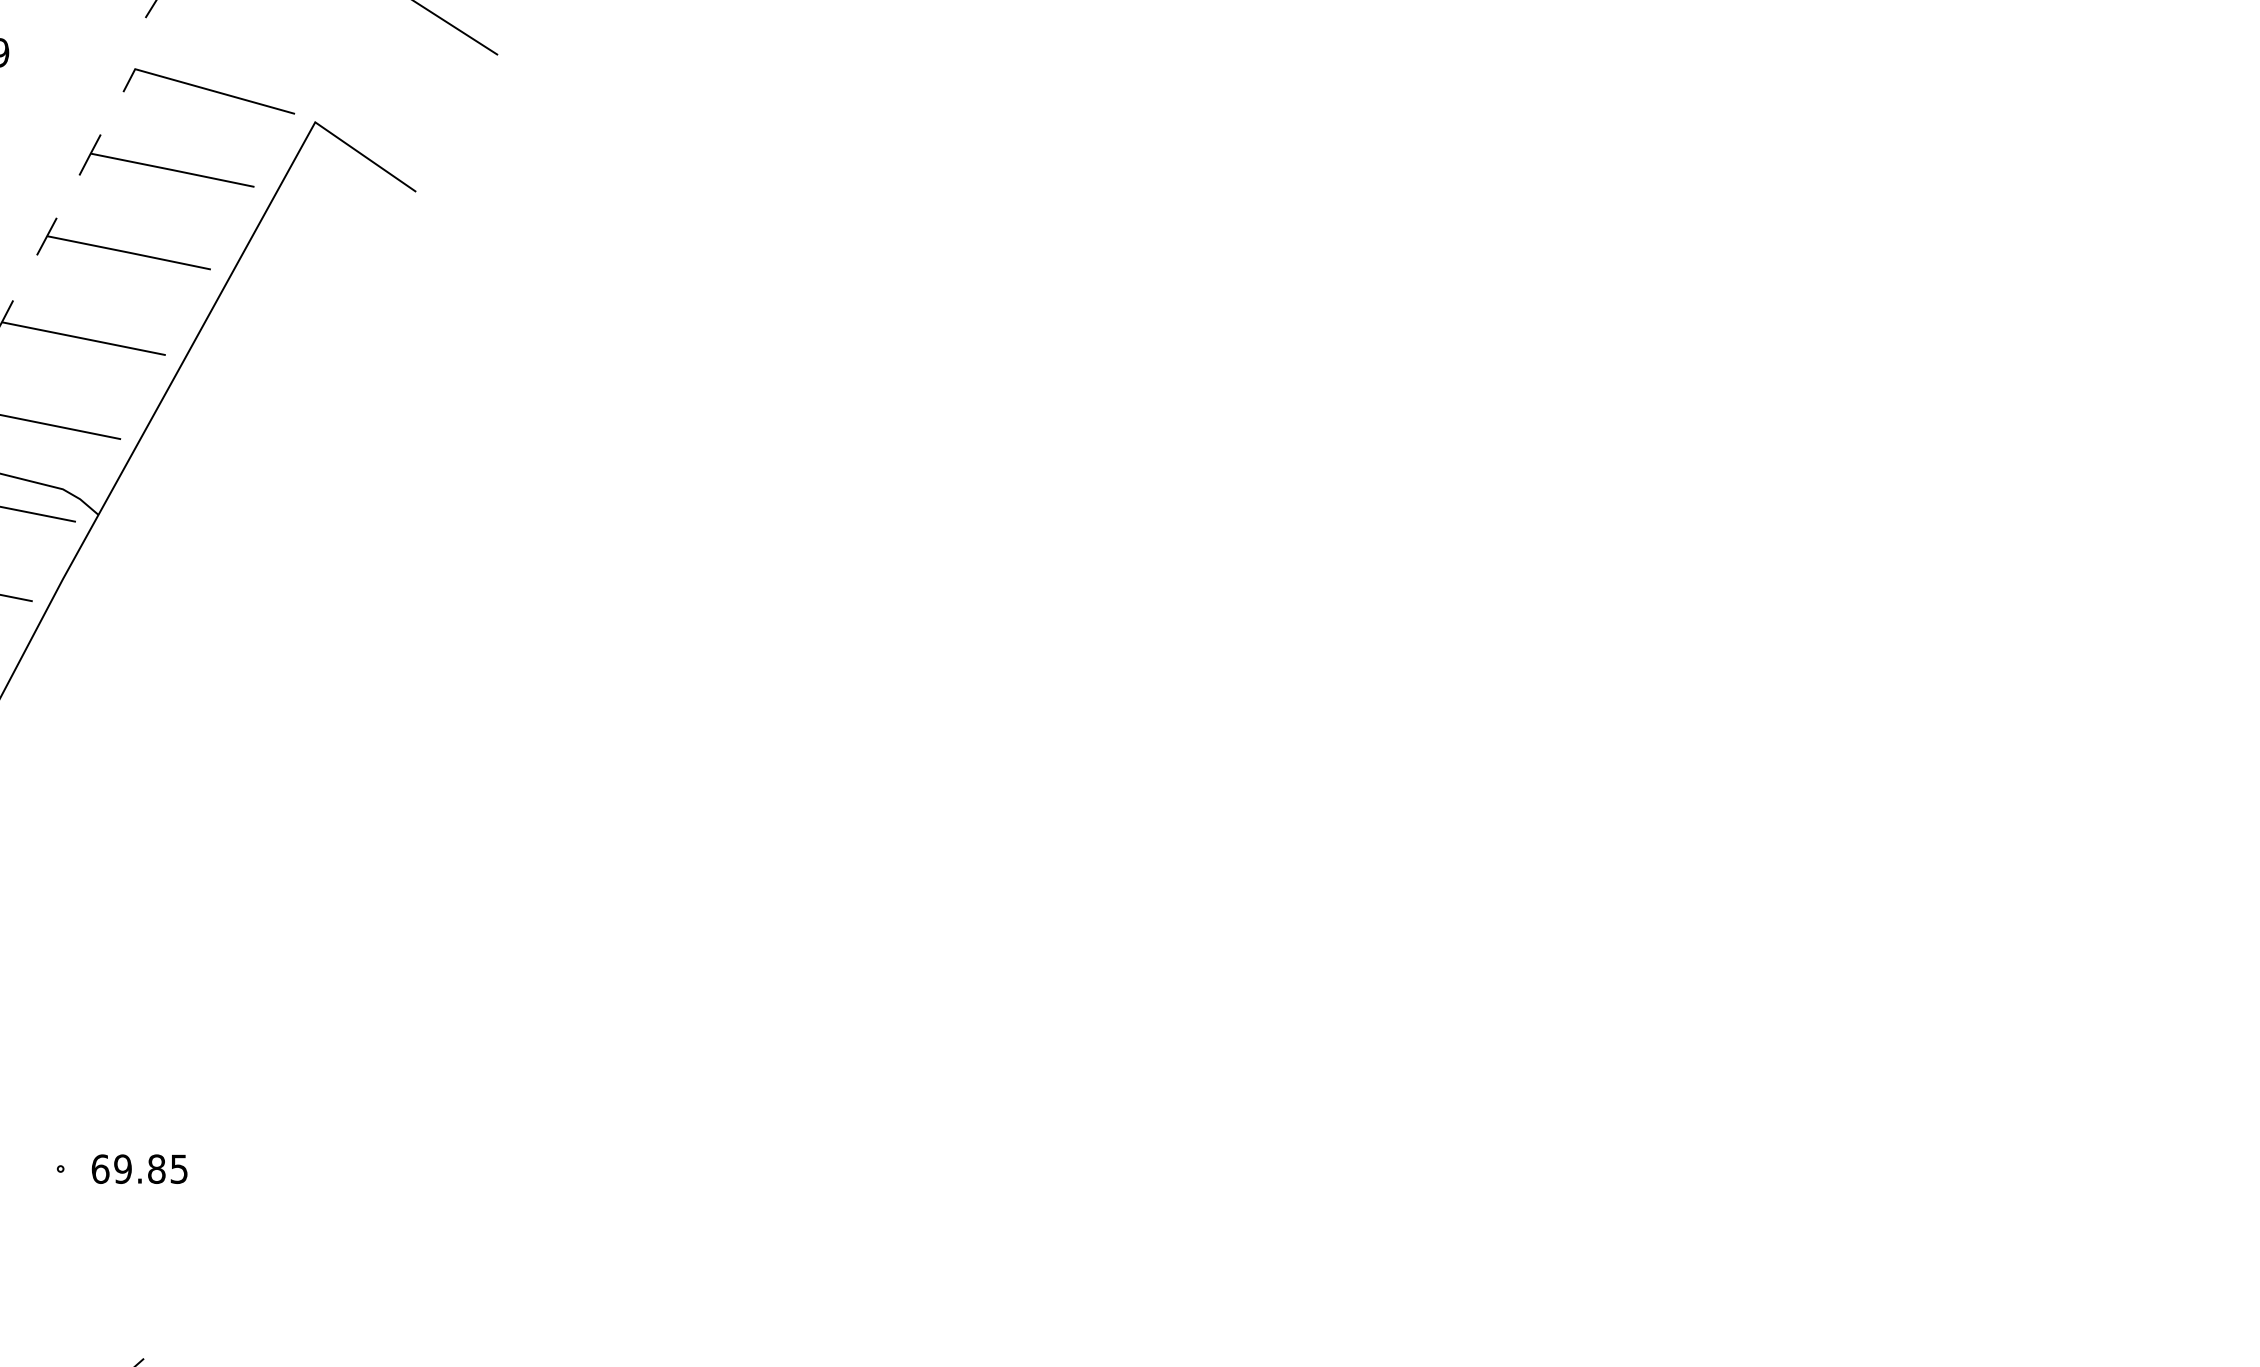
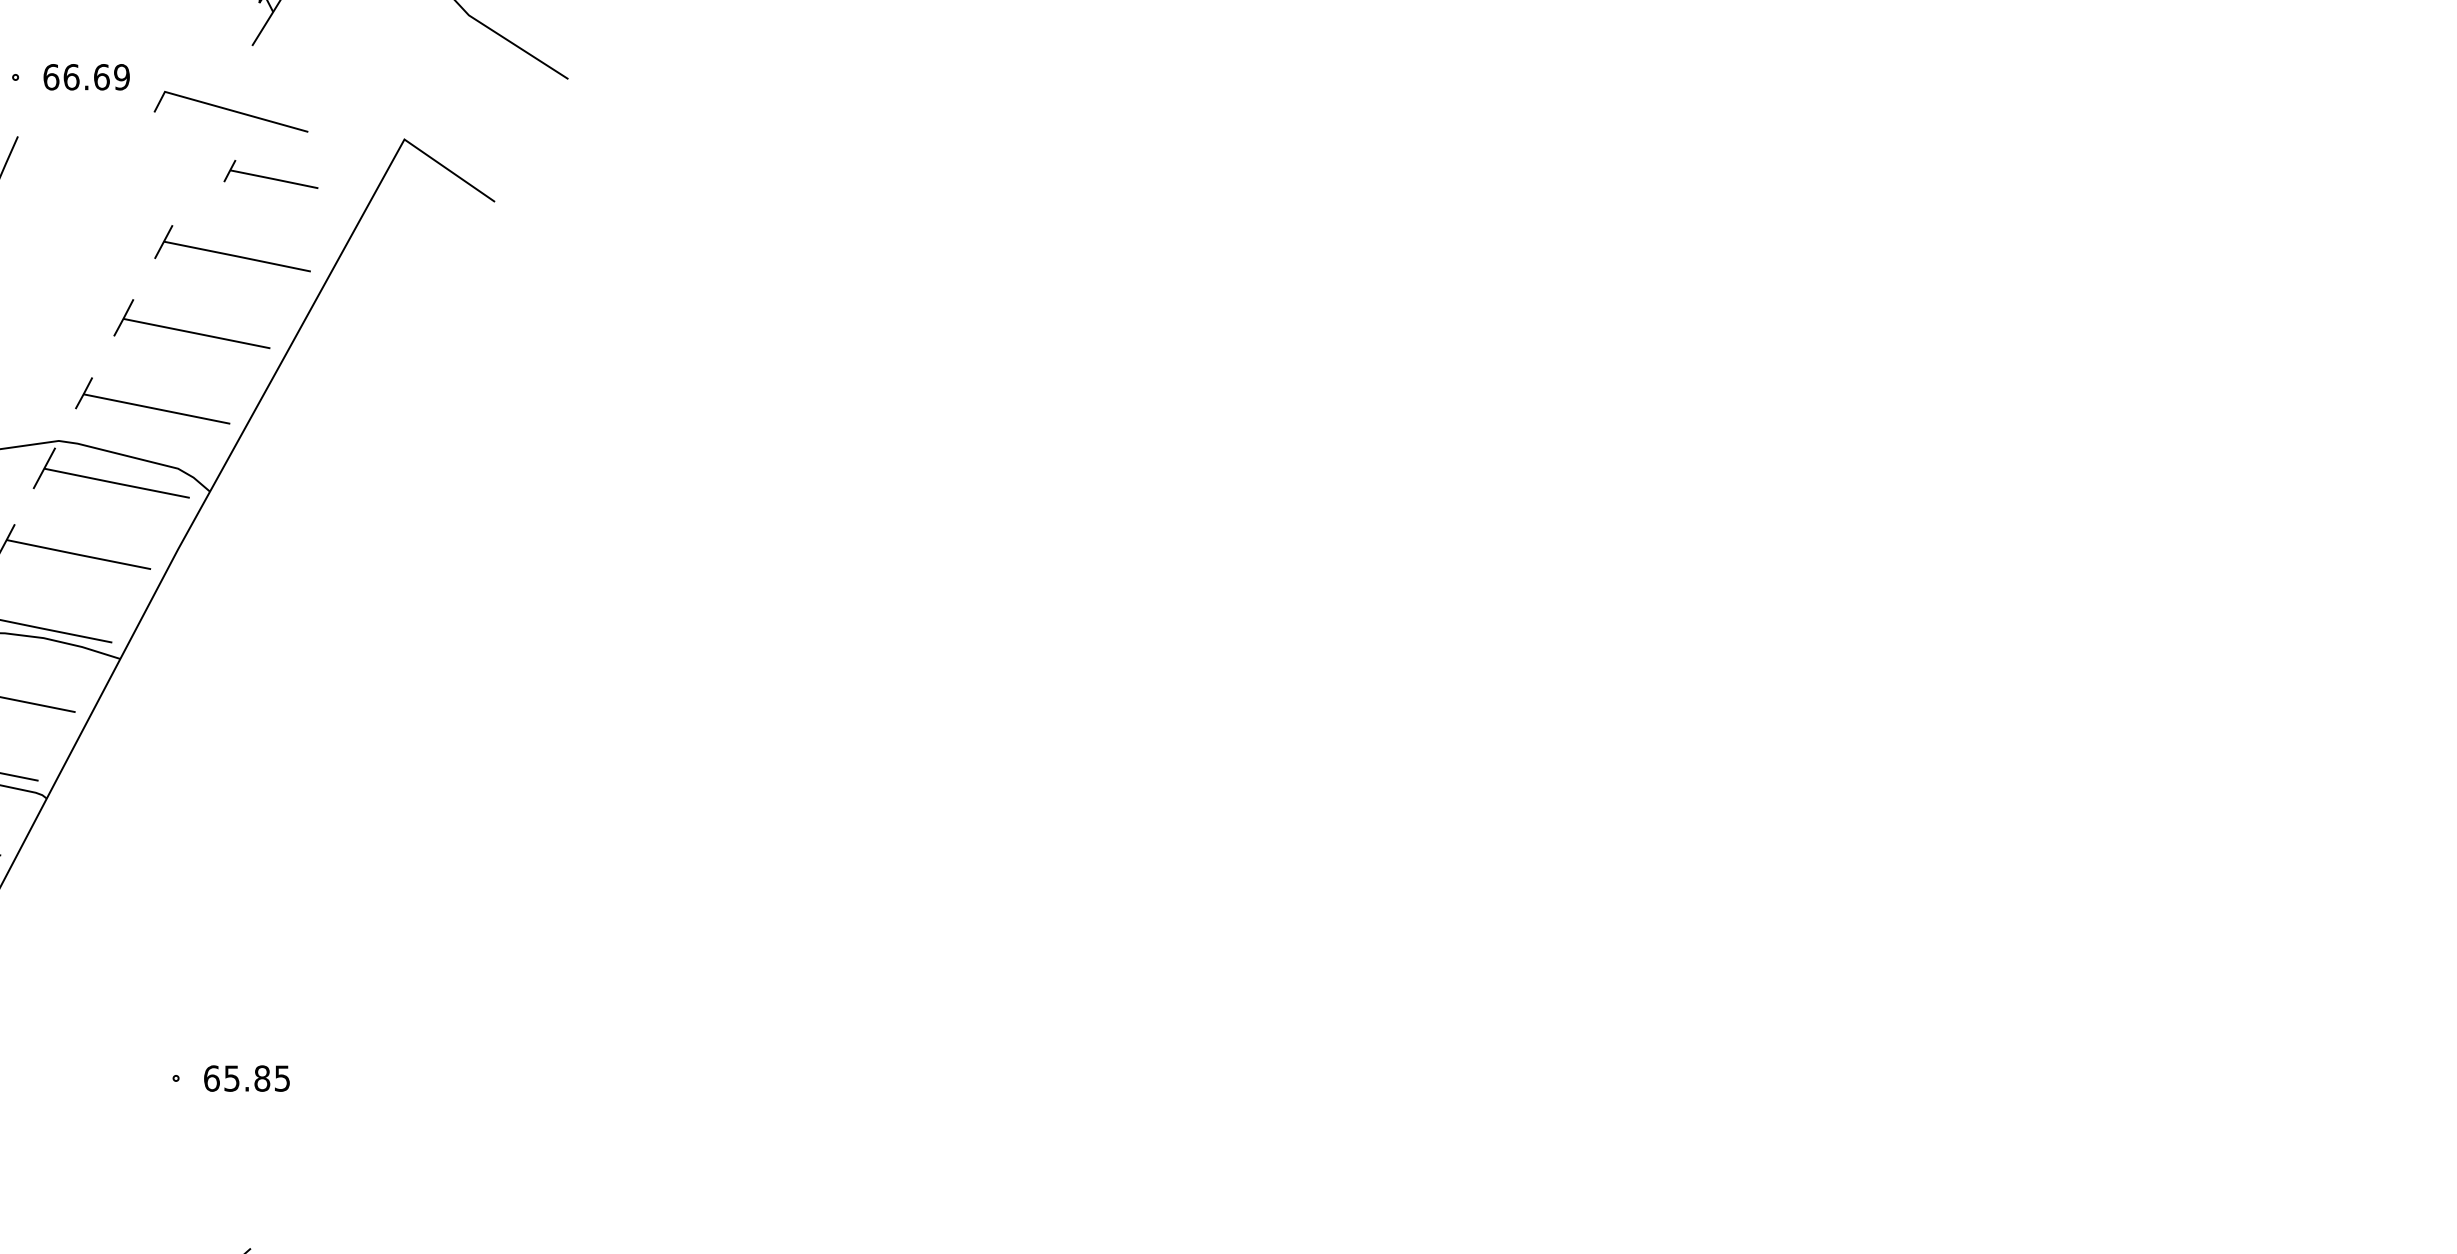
line: (208, 91) -> (230, 111), moved
part: (165, 161) -> (270, 174), size x0.6
text: (122, 1169) -> (231, 1078), 69.85 -> 65.85

